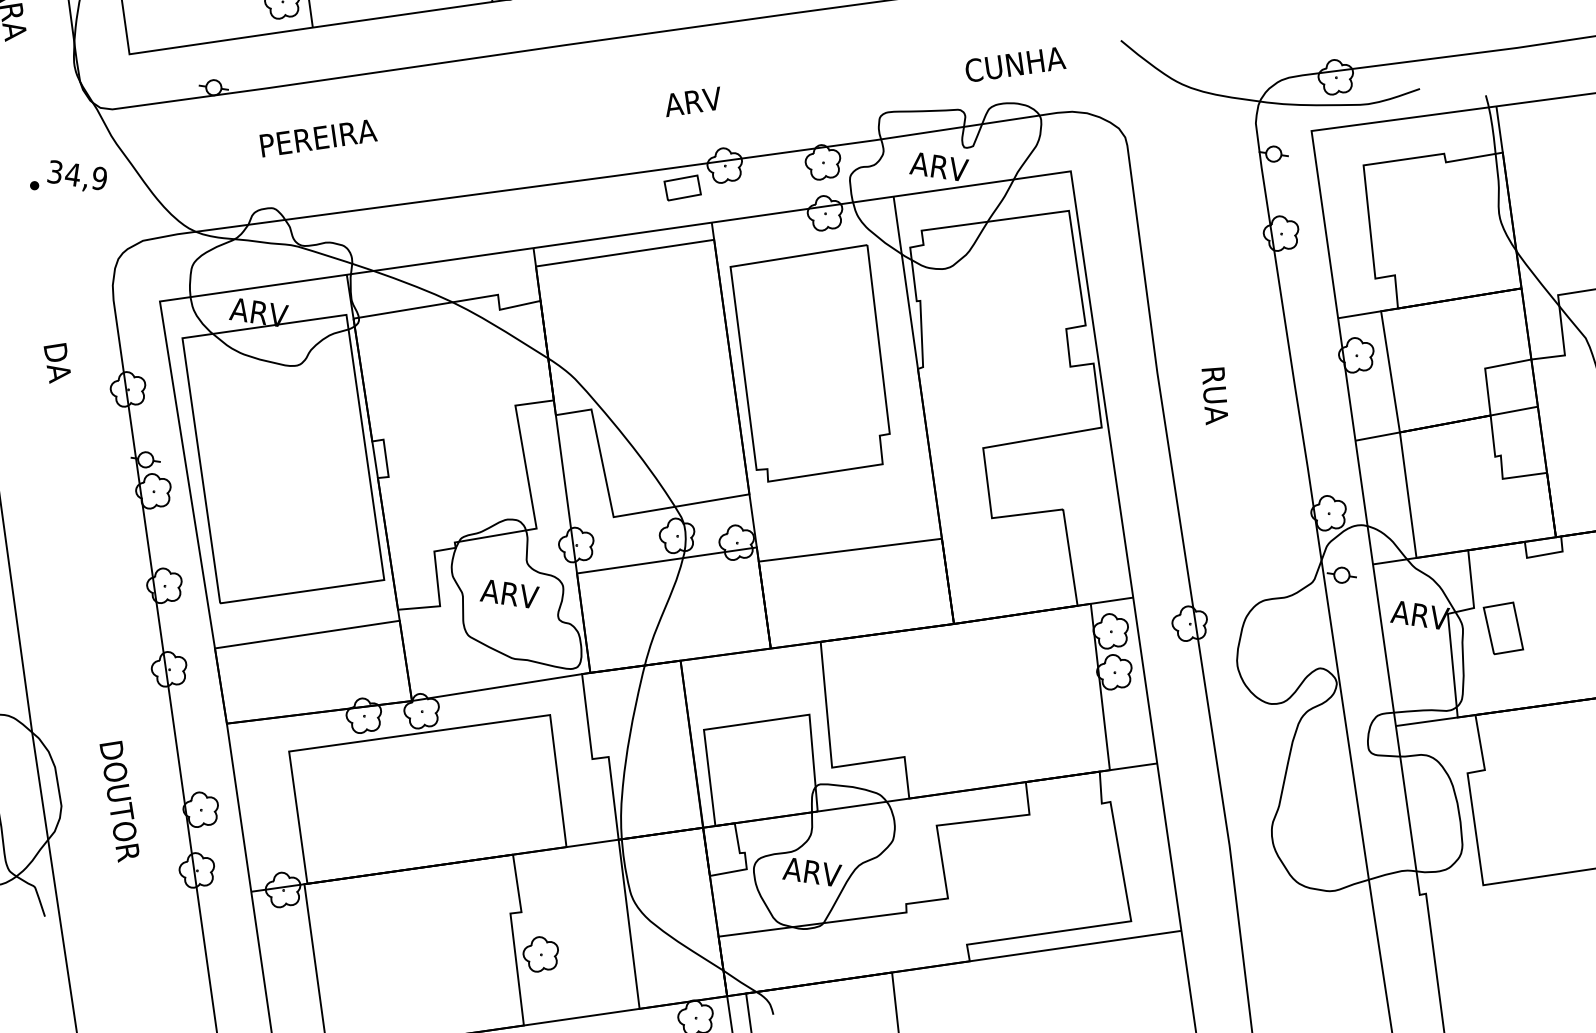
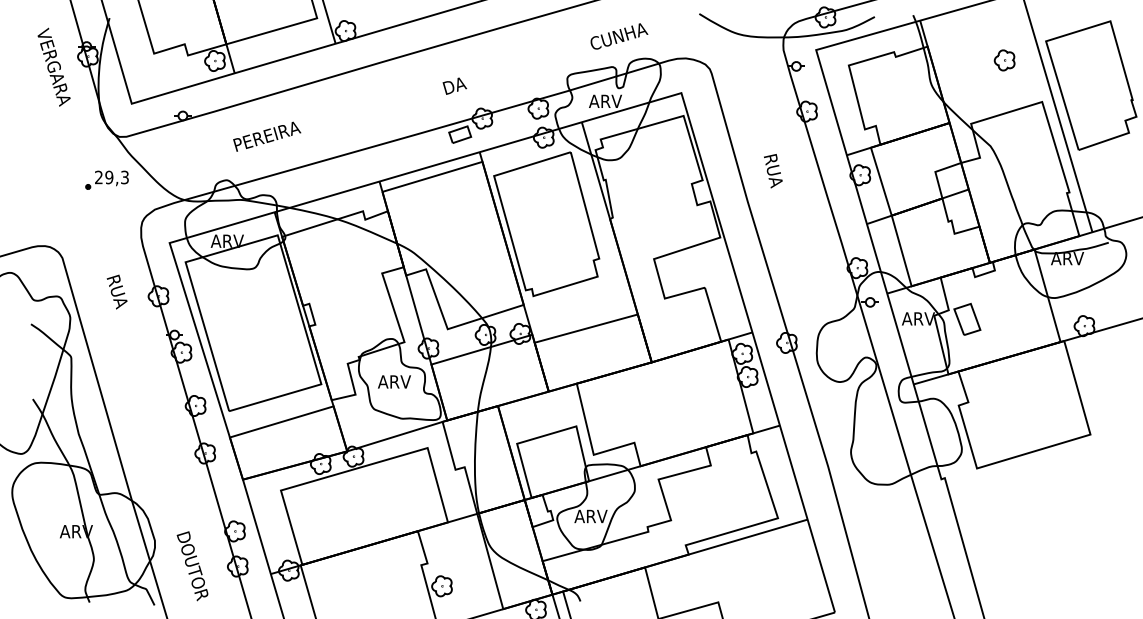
text: (1016, 64) -> (619, 36), moved
text: (690, 101) -> (457, 84), ARV -> DA
text: (319, 138) -> (267, 136), moved
text: (76, 175) -> (111, 177), 34,9 -> 29,3
text: (58, 374) -> (117, 293), DA -> RUA
text: (1214, 396) -> (773, 171), moved
text: (118, 801) -> (192, 566), moved

